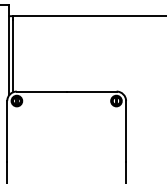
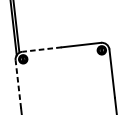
line: (41, 91) -> (41, 49), solid -> dashed
line: (7, 131) -> (18, 84), solid -> dashed

